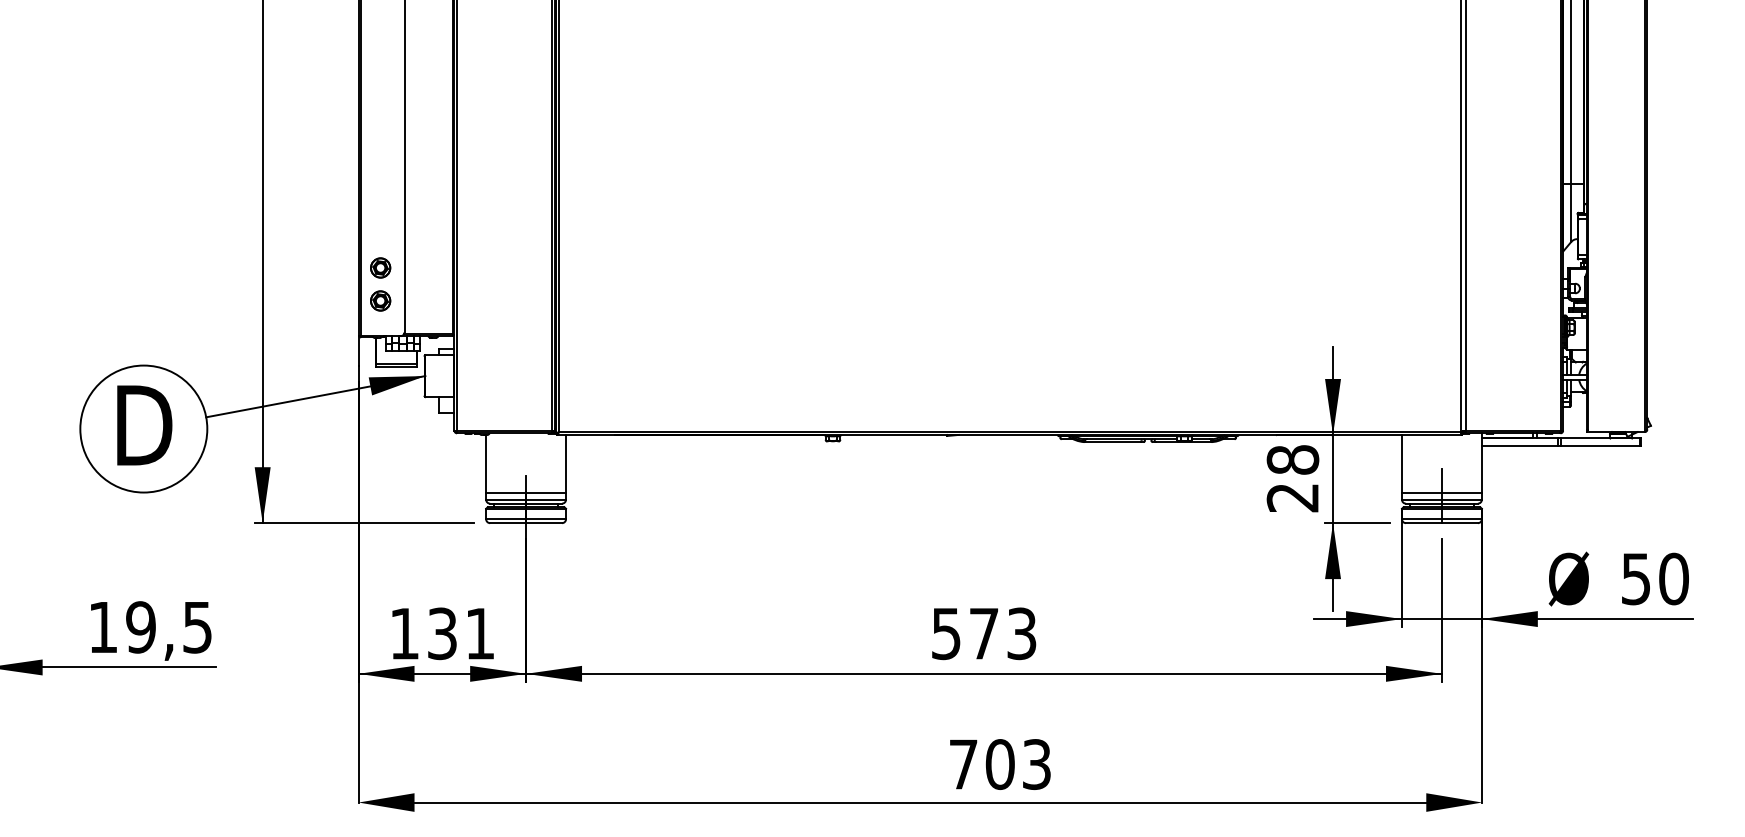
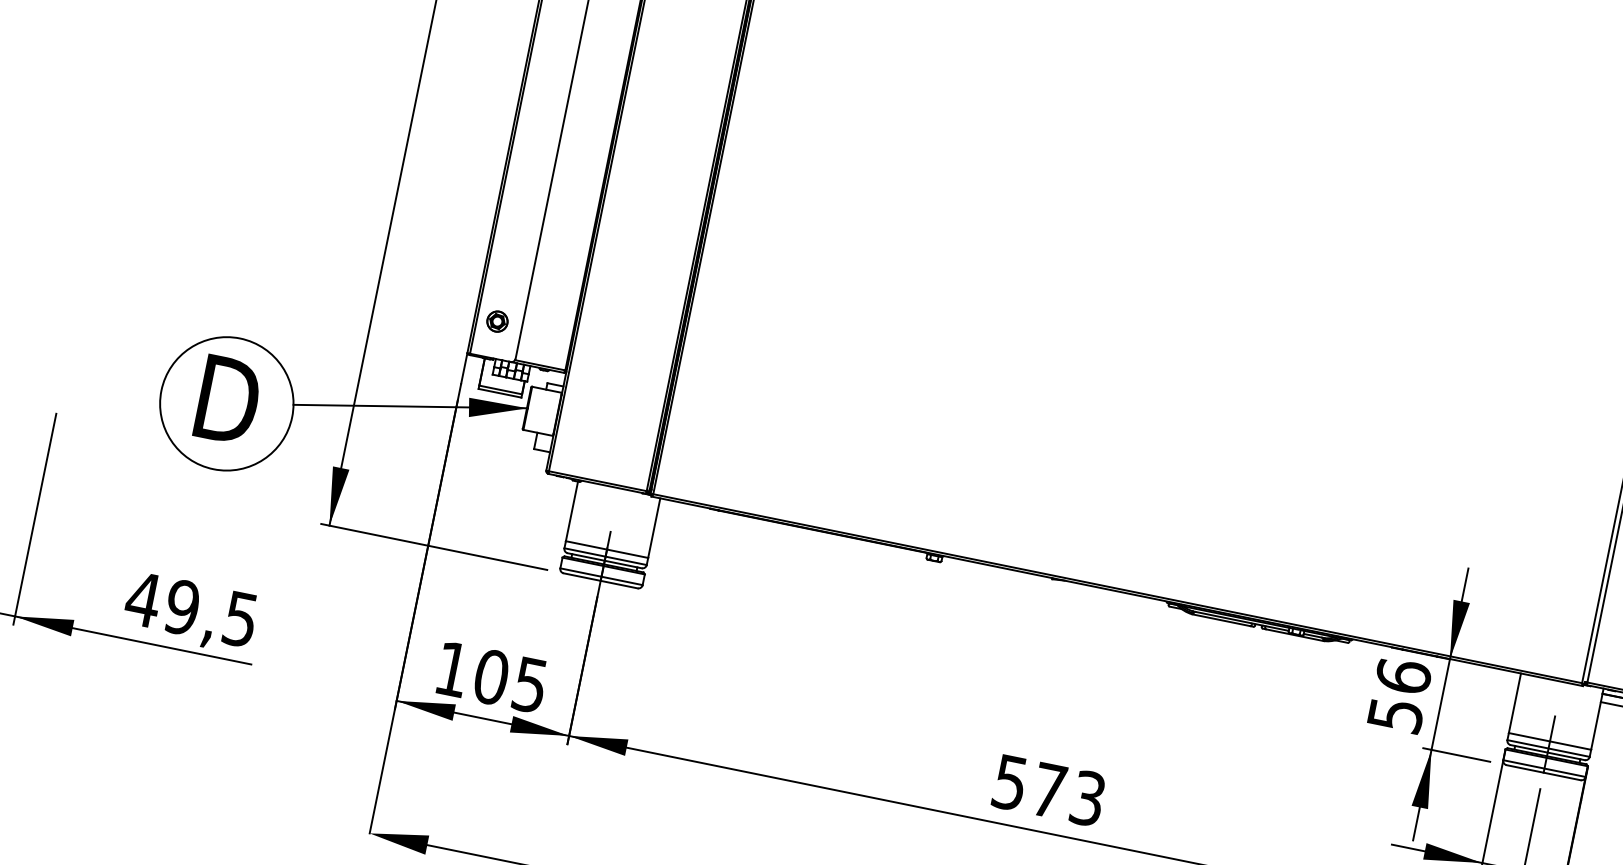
part: (380, 267) -> (504, 287), removed
text: (1292, 478) -> (1399, 695), 28 -> 56
text: (102, 627) -> (142, 599), 19,5 -> 49,5
text: (460, 633) -> (510, 680), 131 -> 105

